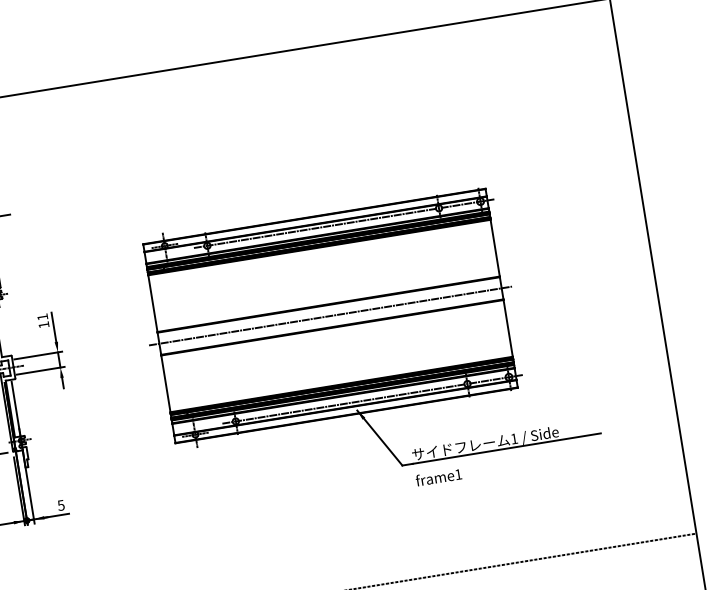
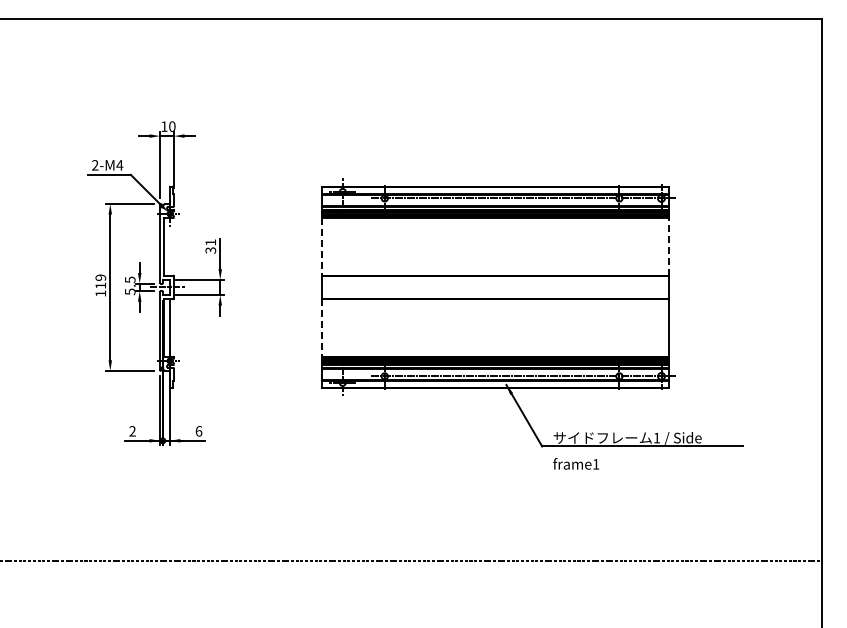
line: (495, 247) -> (668, 246), solid -> dashed
line: (152, 303) -> (321, 246), solid -> dashed
line: (330, 316) -> (495, 287), removed
text: (43, 325) -> (210, 250), 11 -> 31
line: (165, 384) -> (321, 328), solid -> dashed
text: (60, 505) -> (198, 431), 5 -> 6

